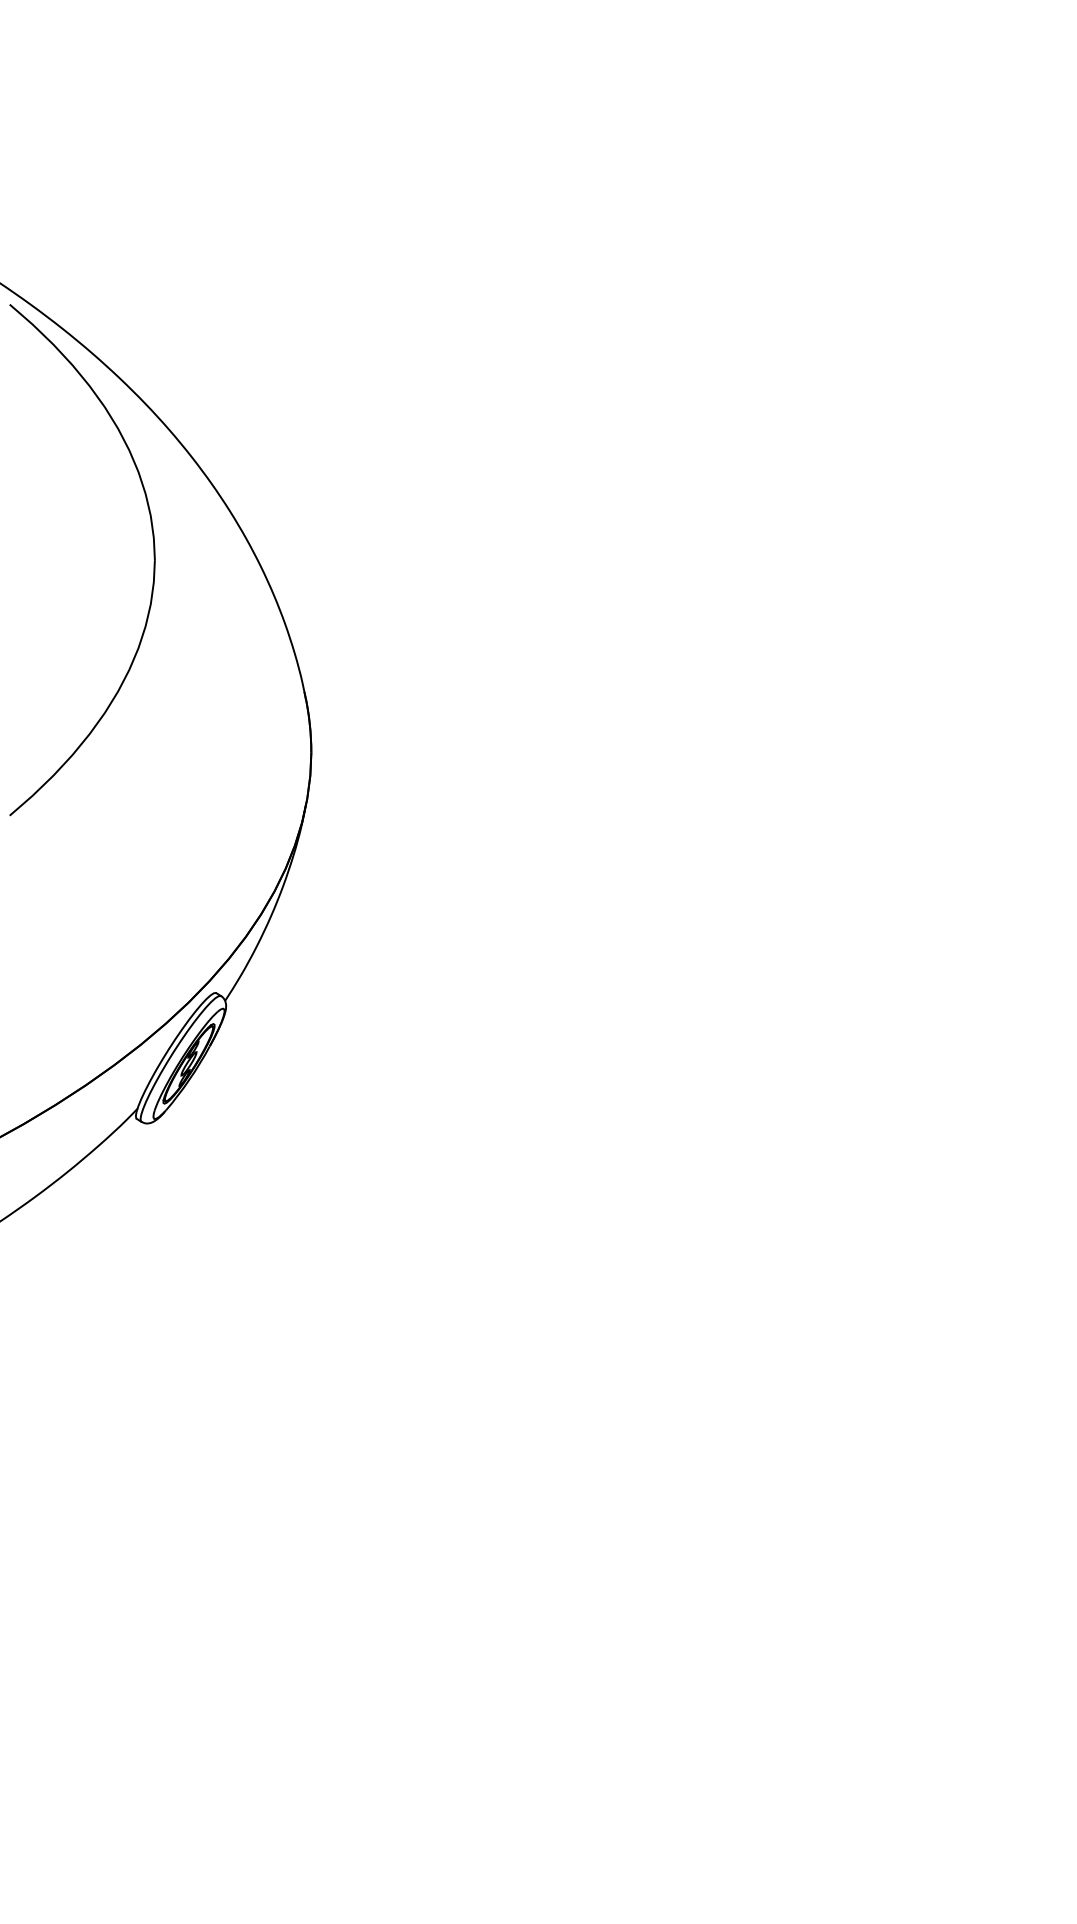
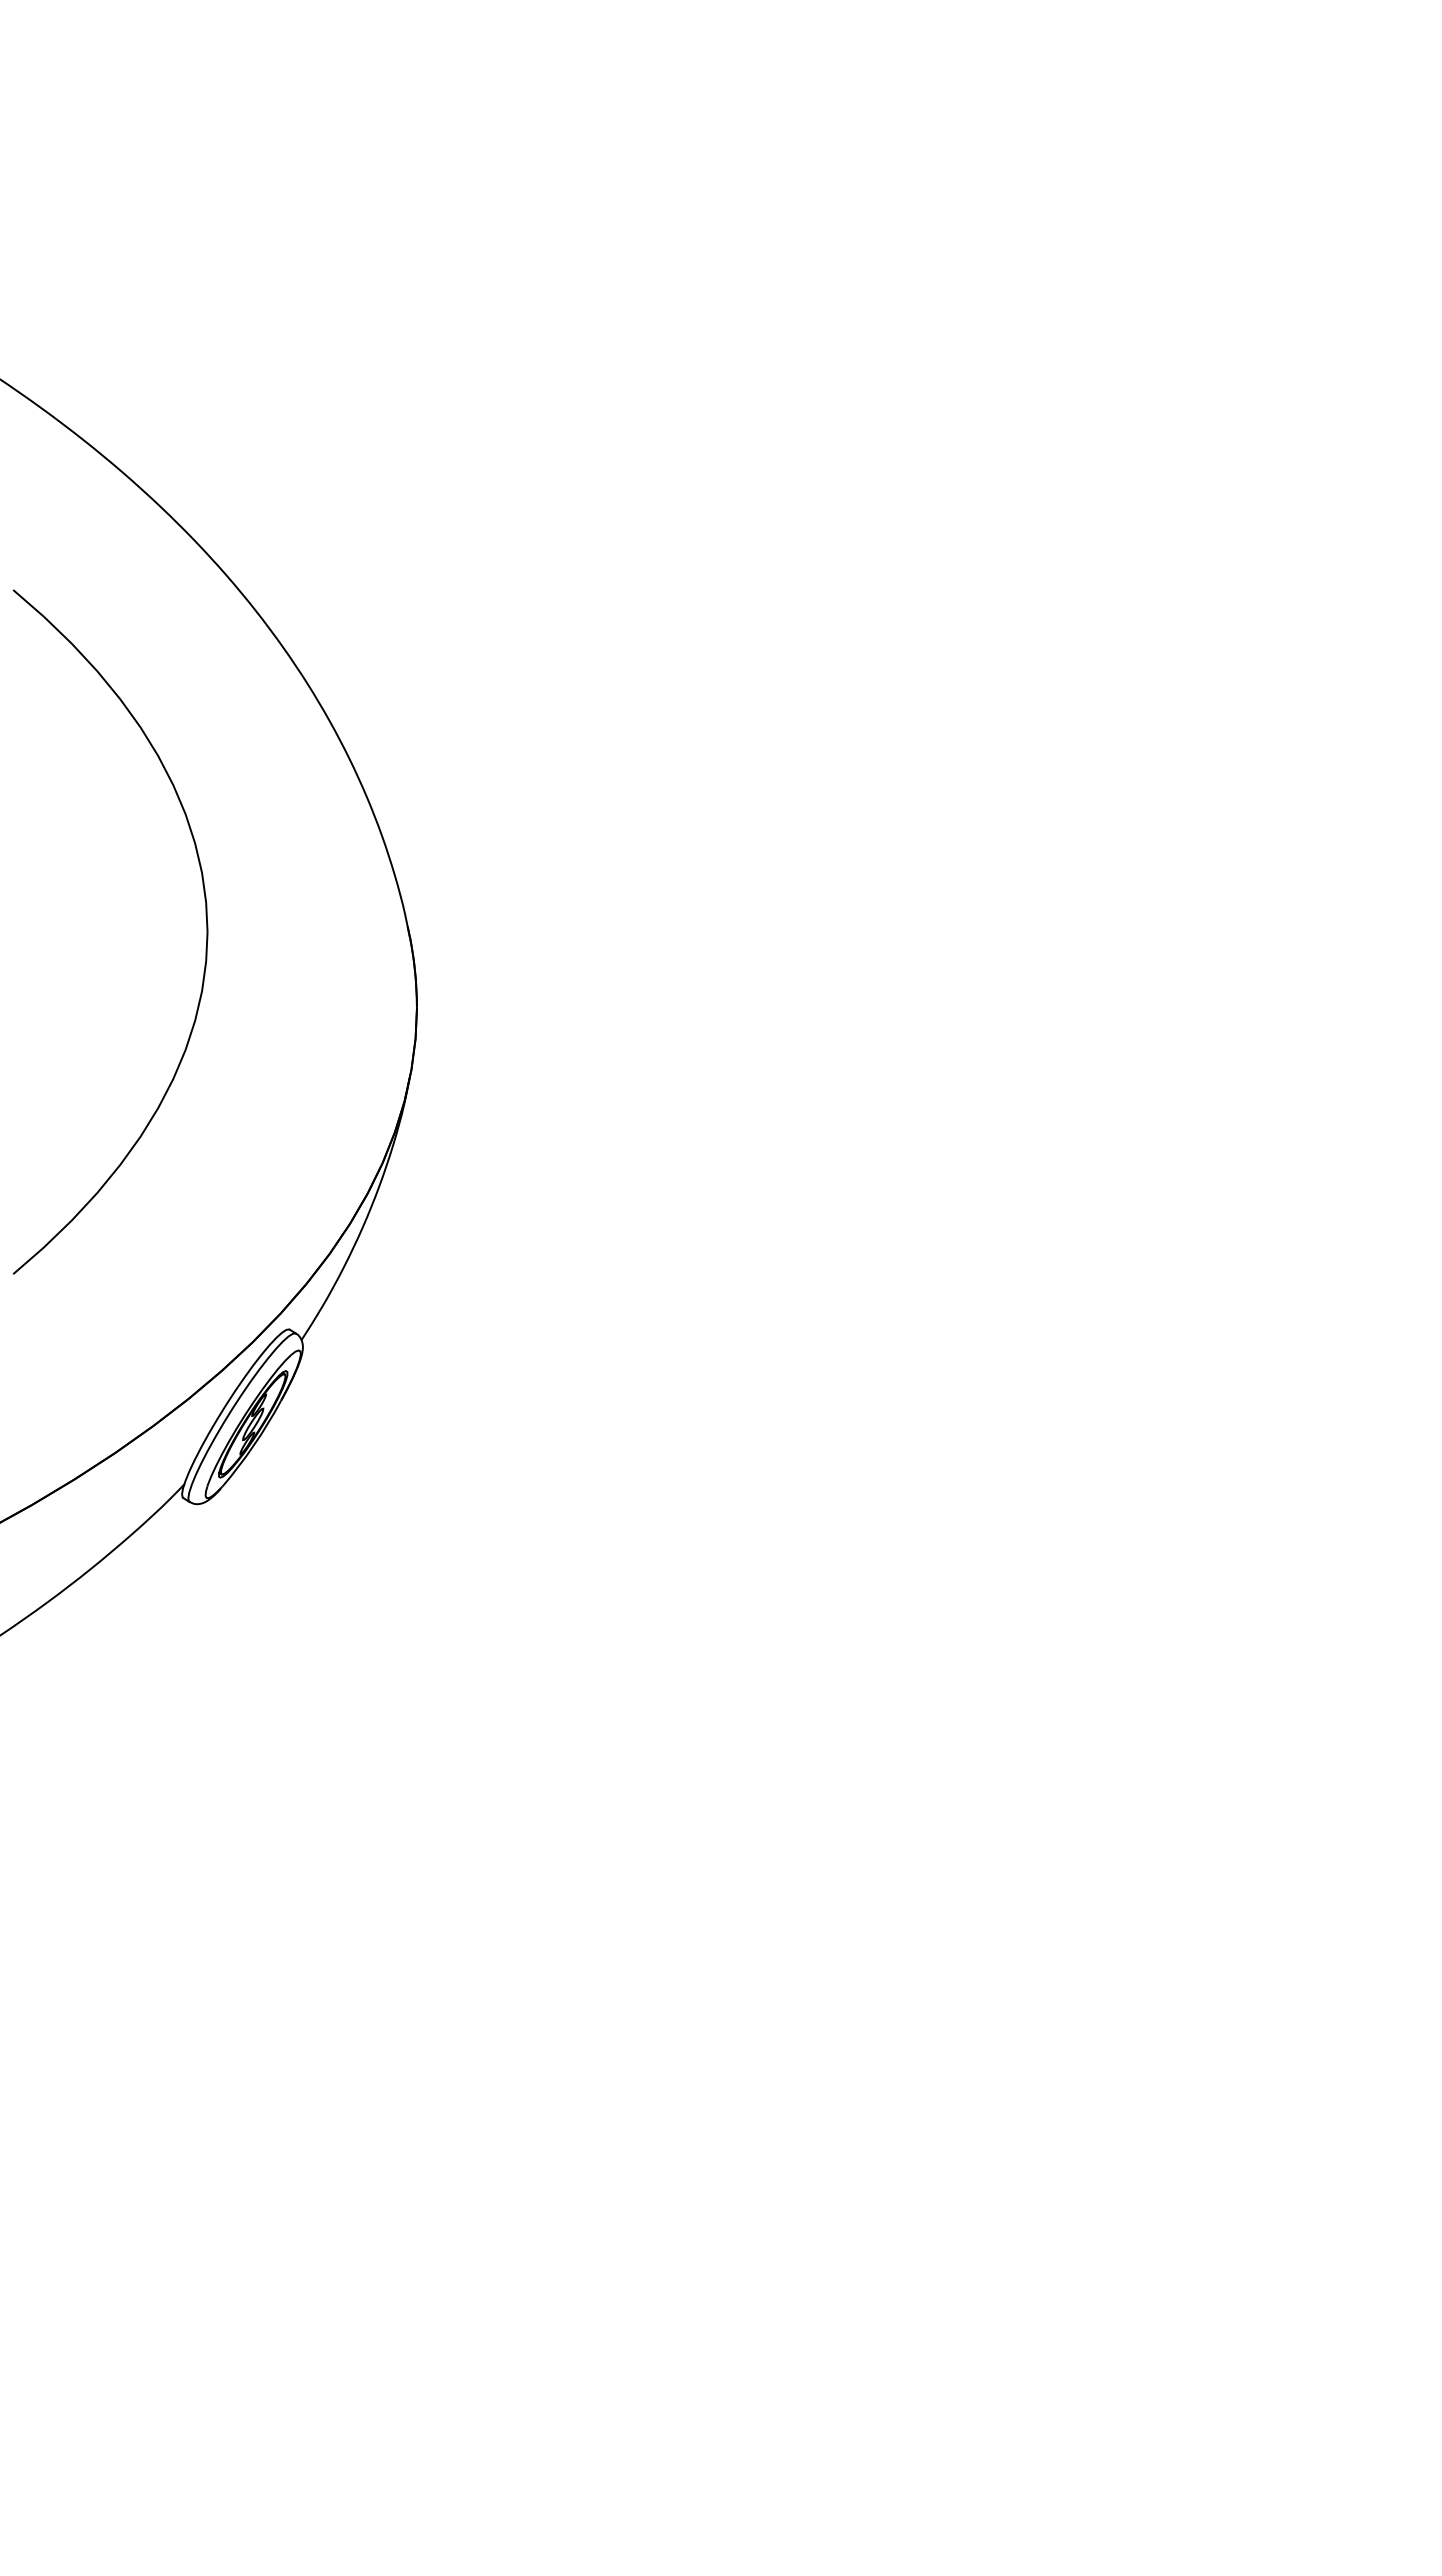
part: (154, 559) -> (206, 931), moved

